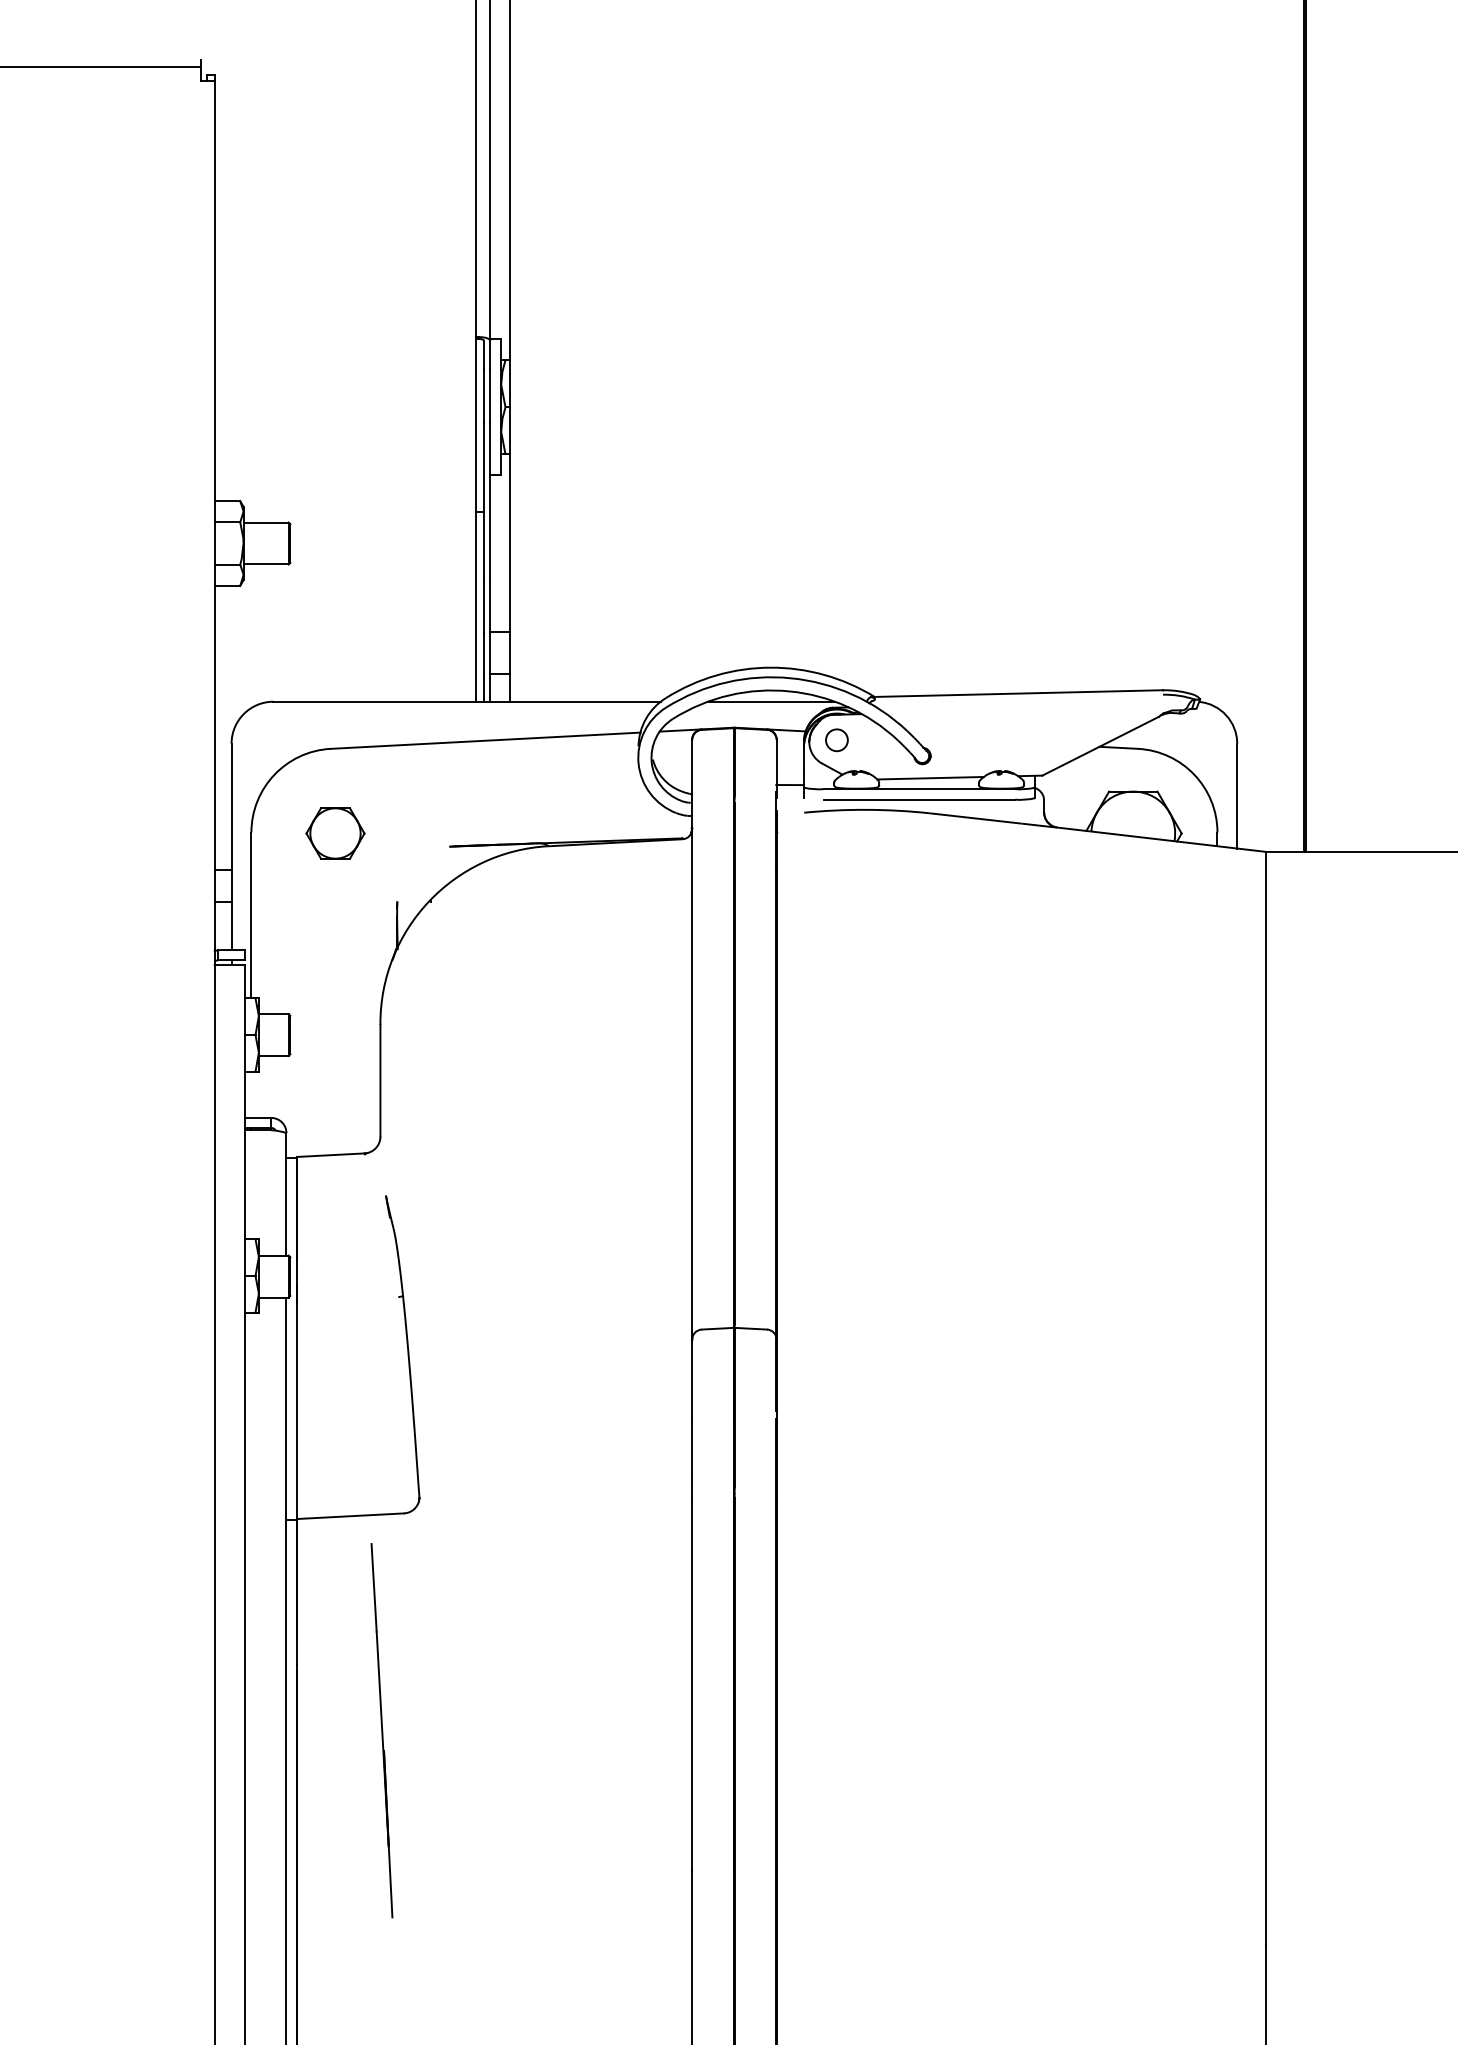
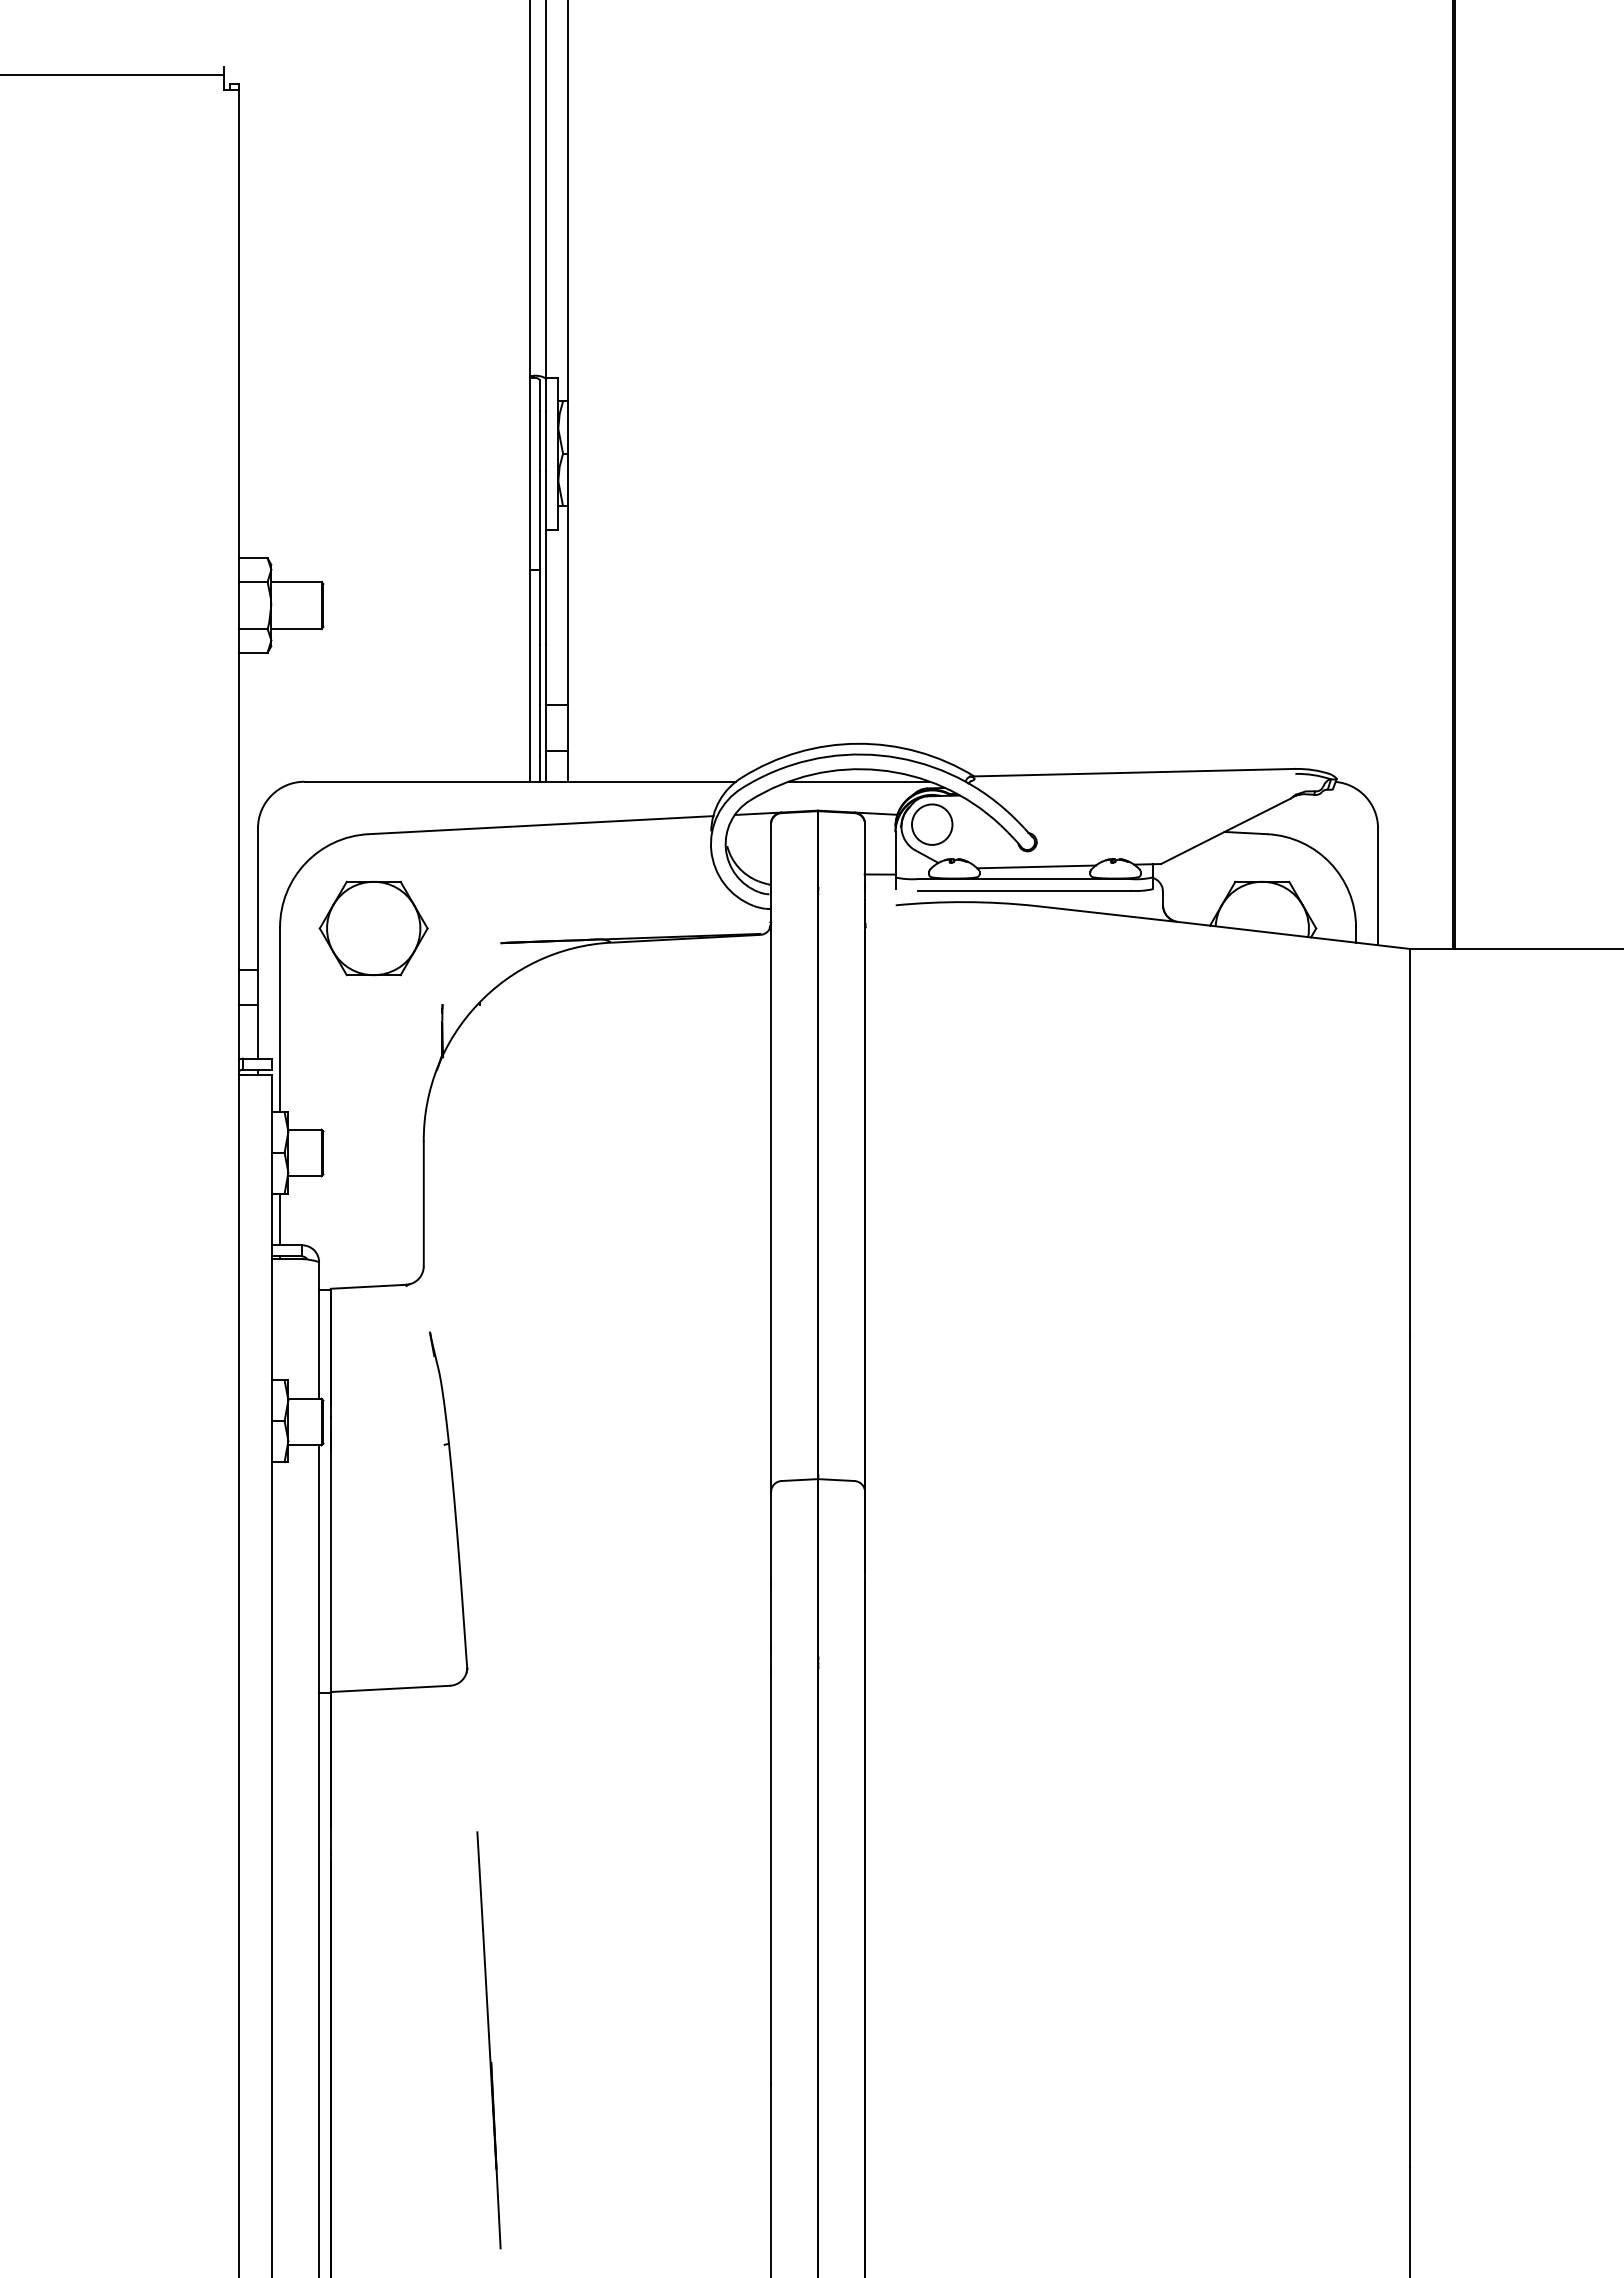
circle: (836, 740) -> (931, 824), size x1.67
part: (335, 833) -> (373, 928), size x1.67
line: (251, 1094) -> (280, 1219), added
line: (381, 1730) -> (488, 2040), moved

